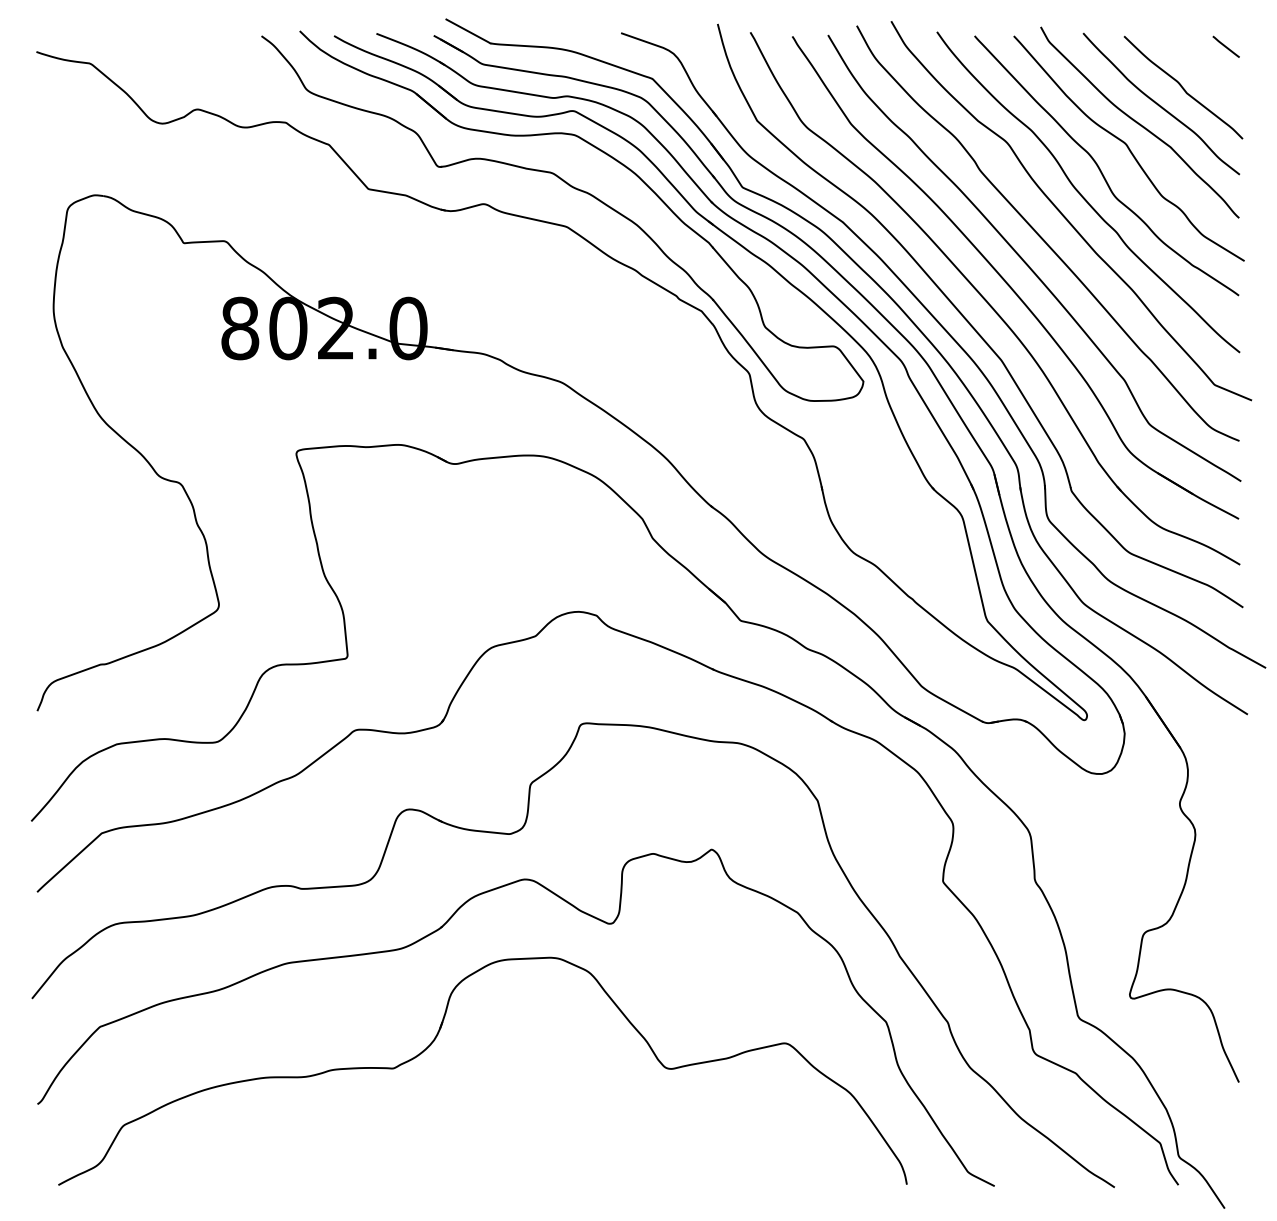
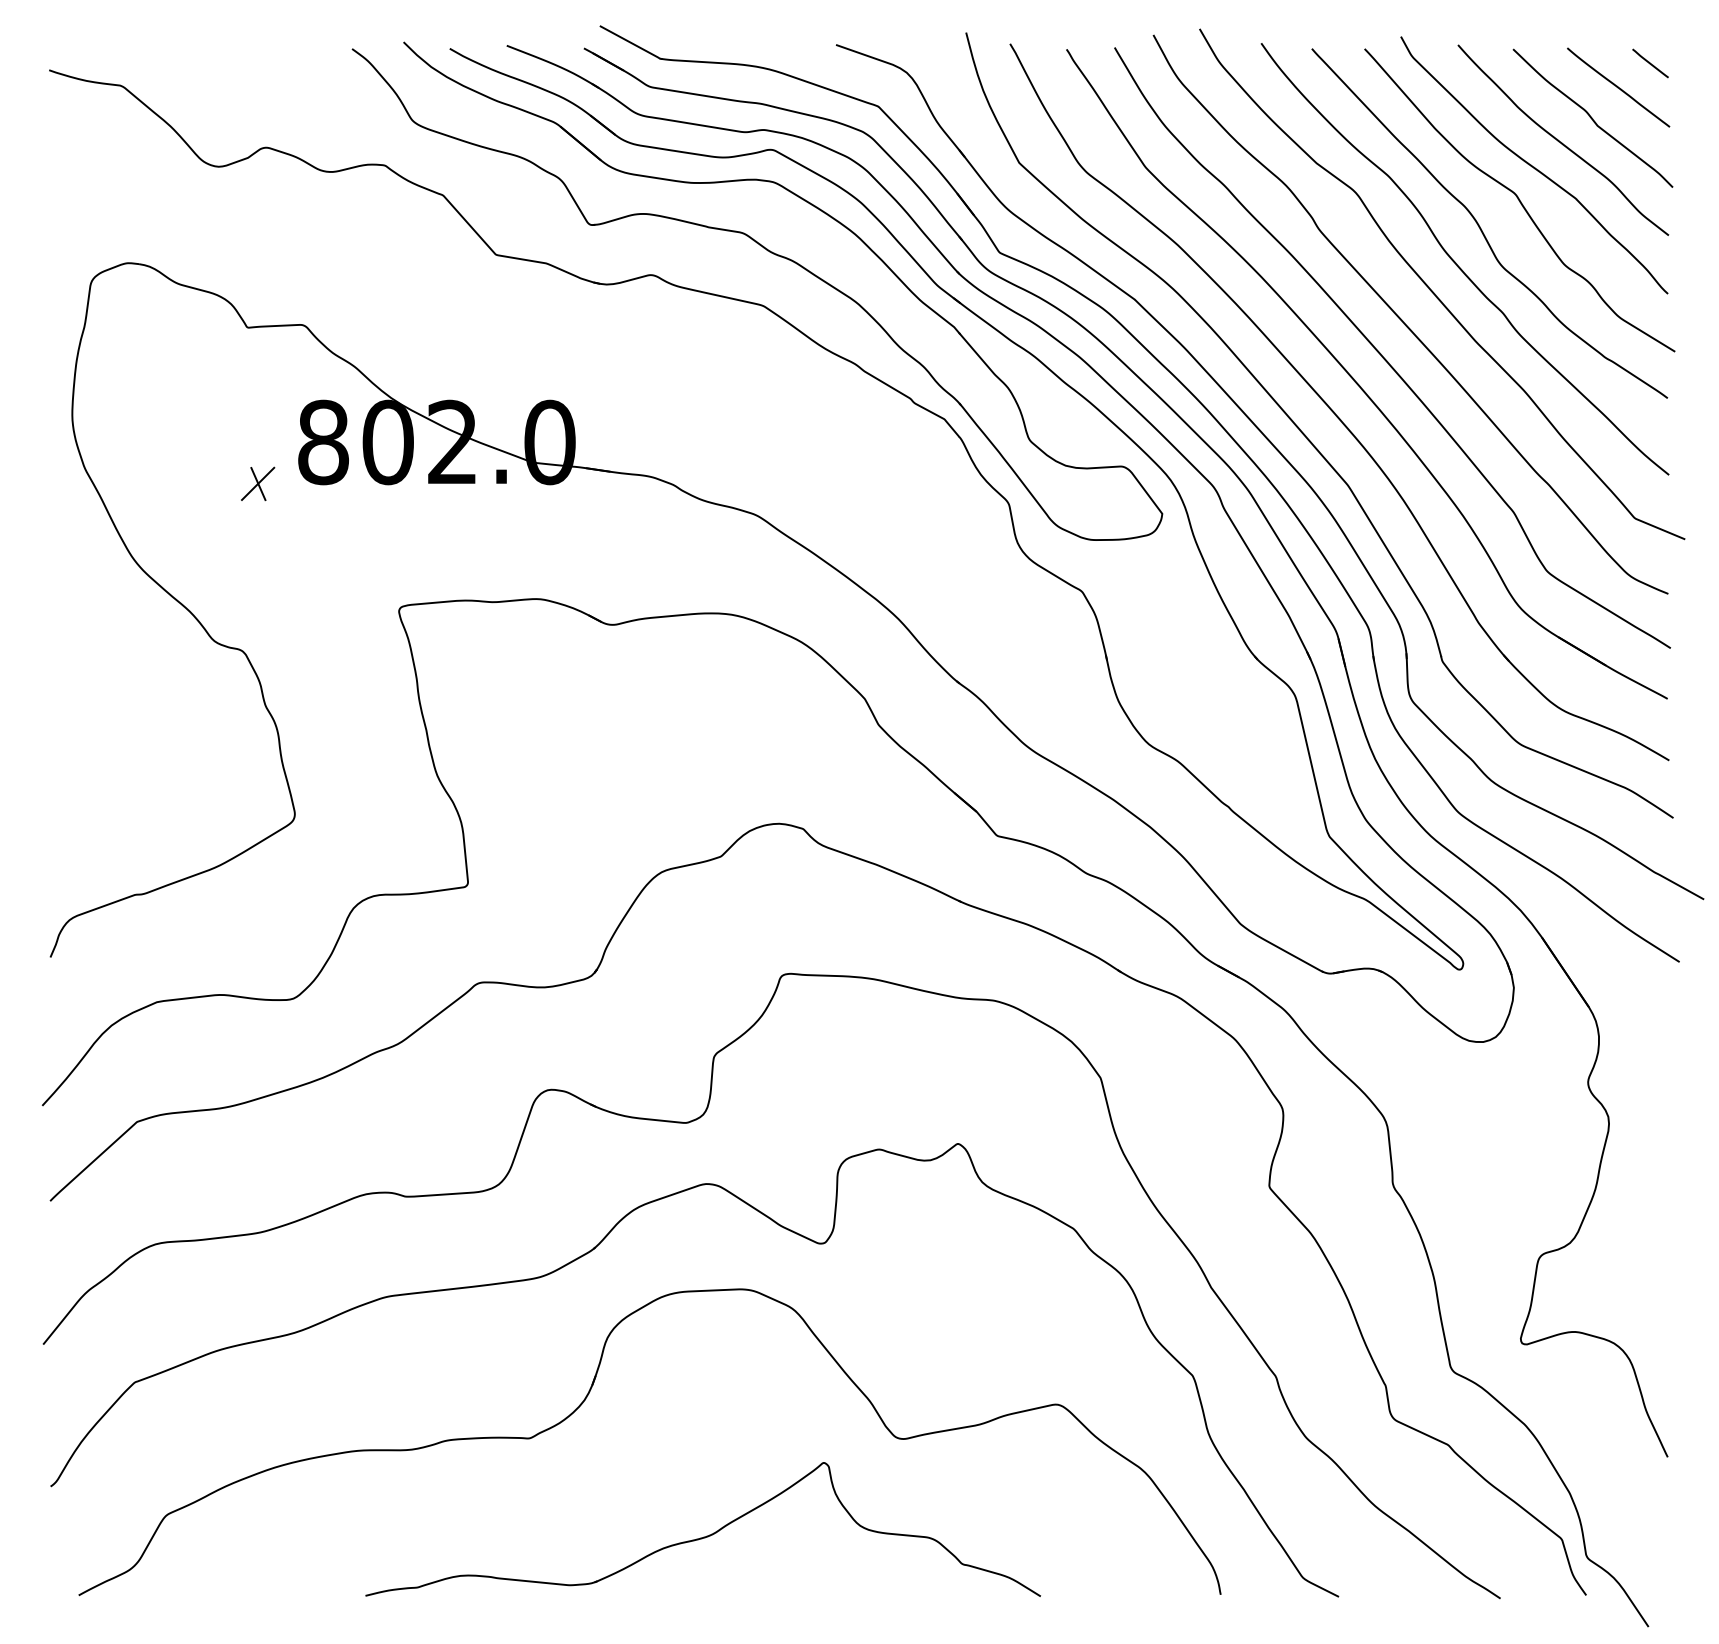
line: (1202, 64) -> (1618, 87), added
part: (191, 358) -> (258, 483), added
part: (522, 1141) -> (703, 1536), added

